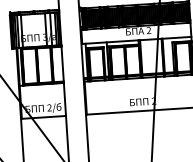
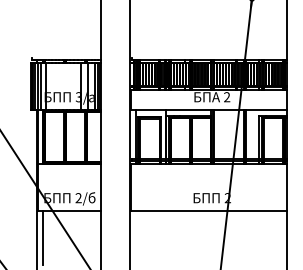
line: (26, 137) -> (43, 237), added

